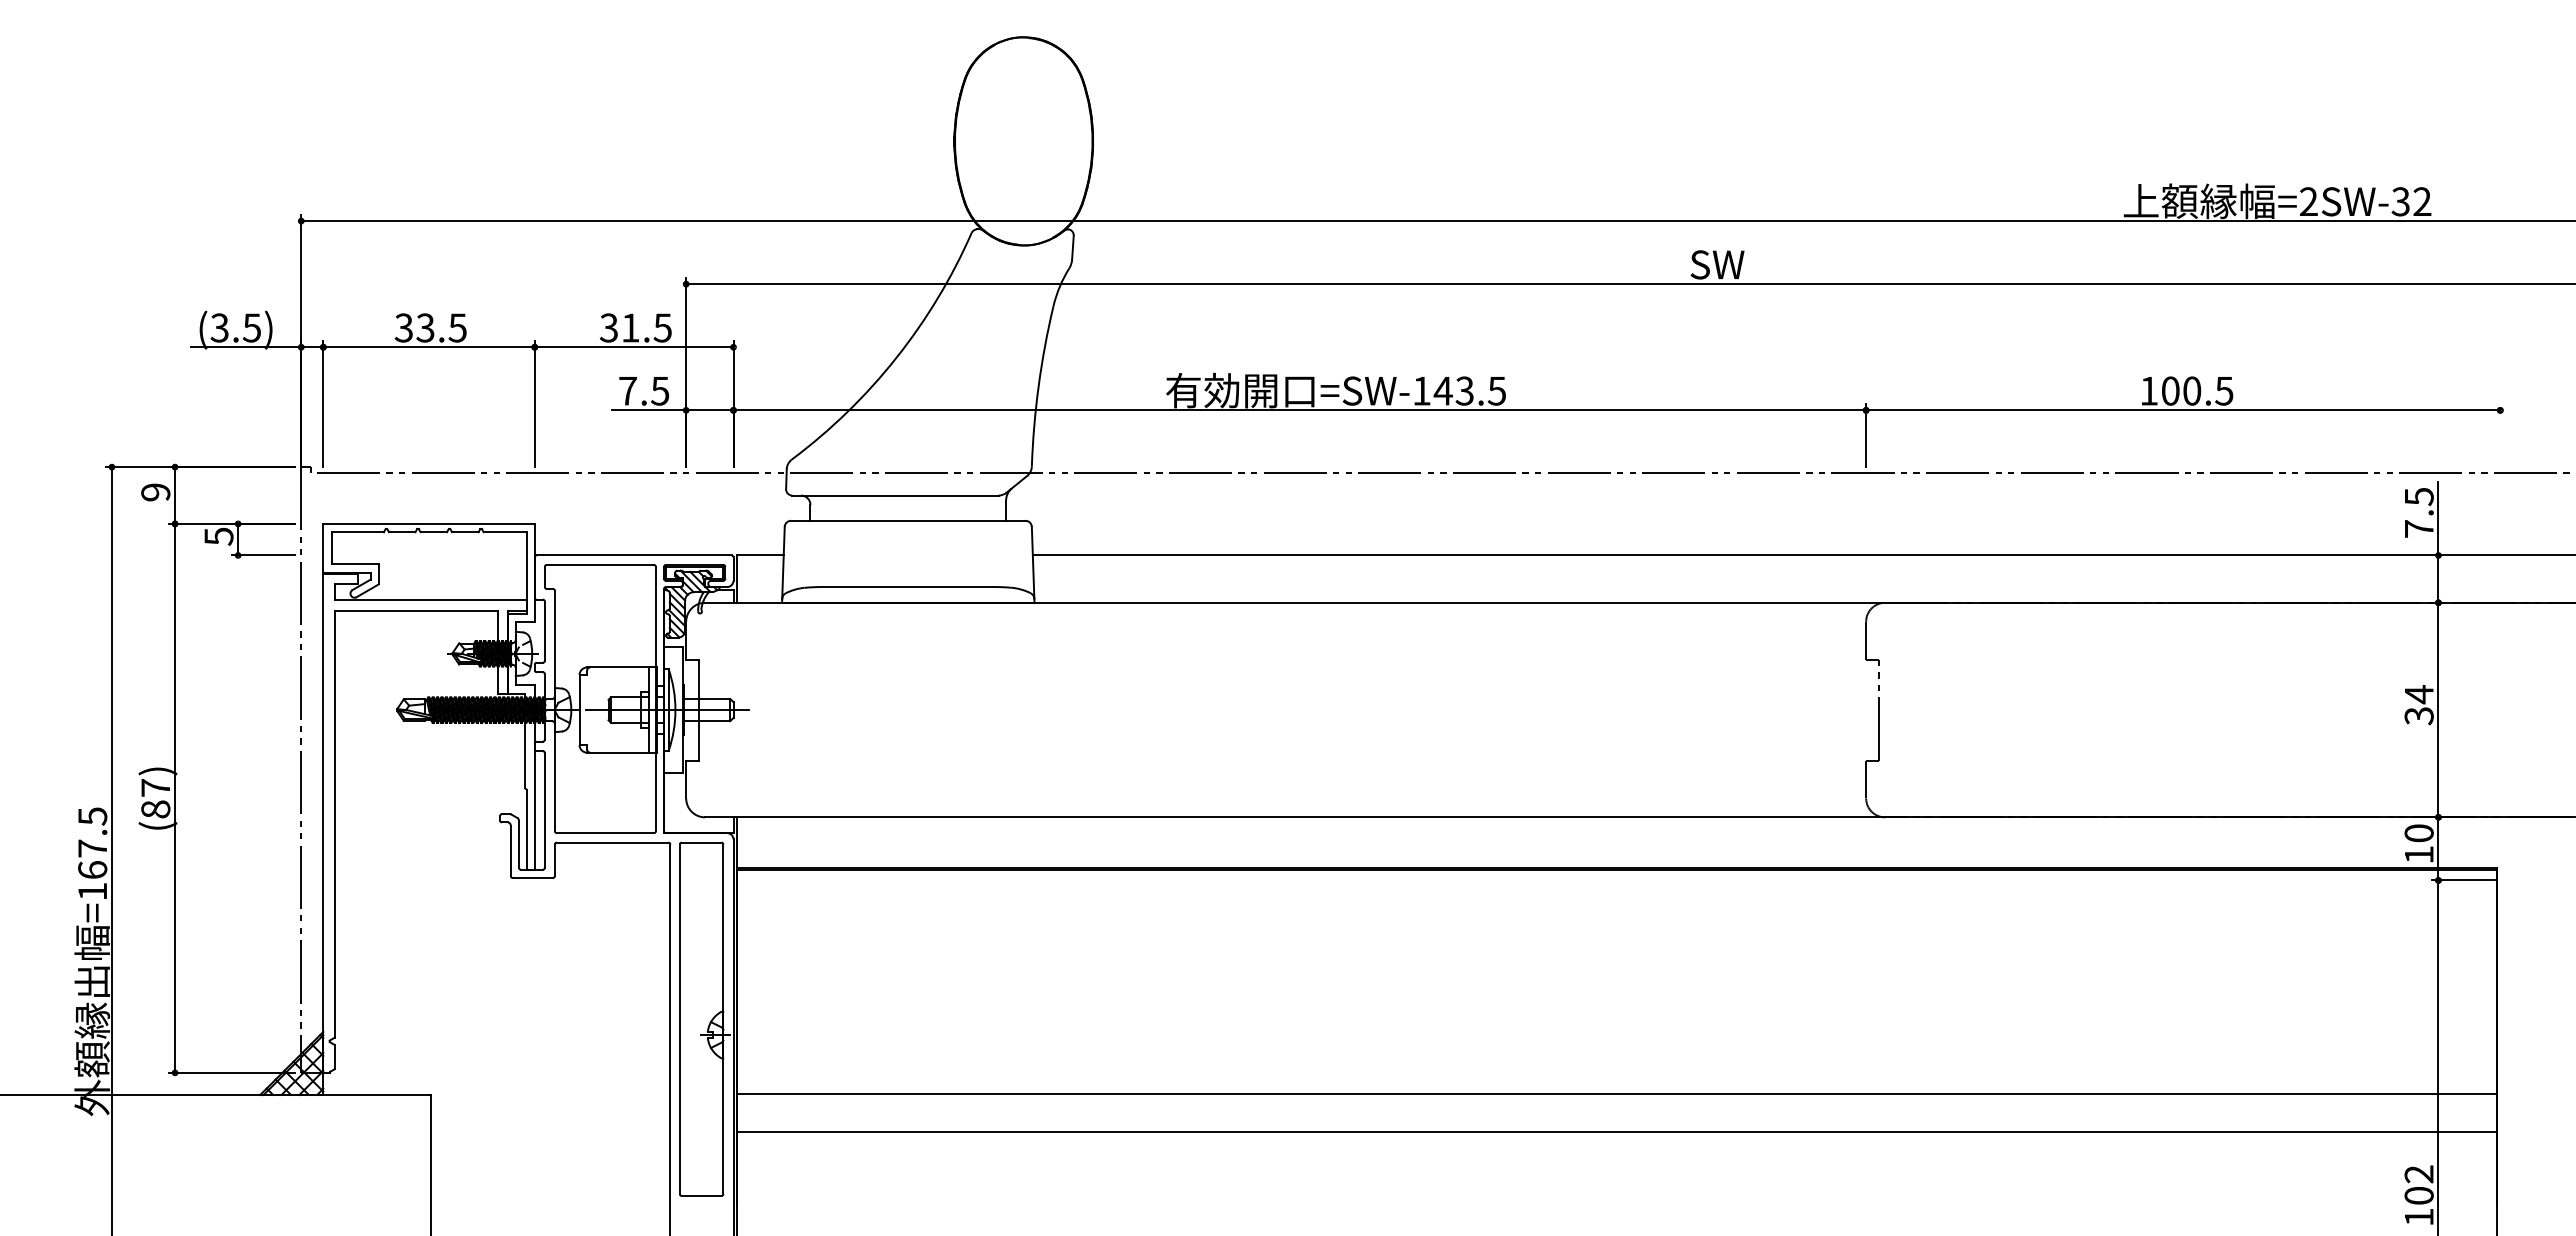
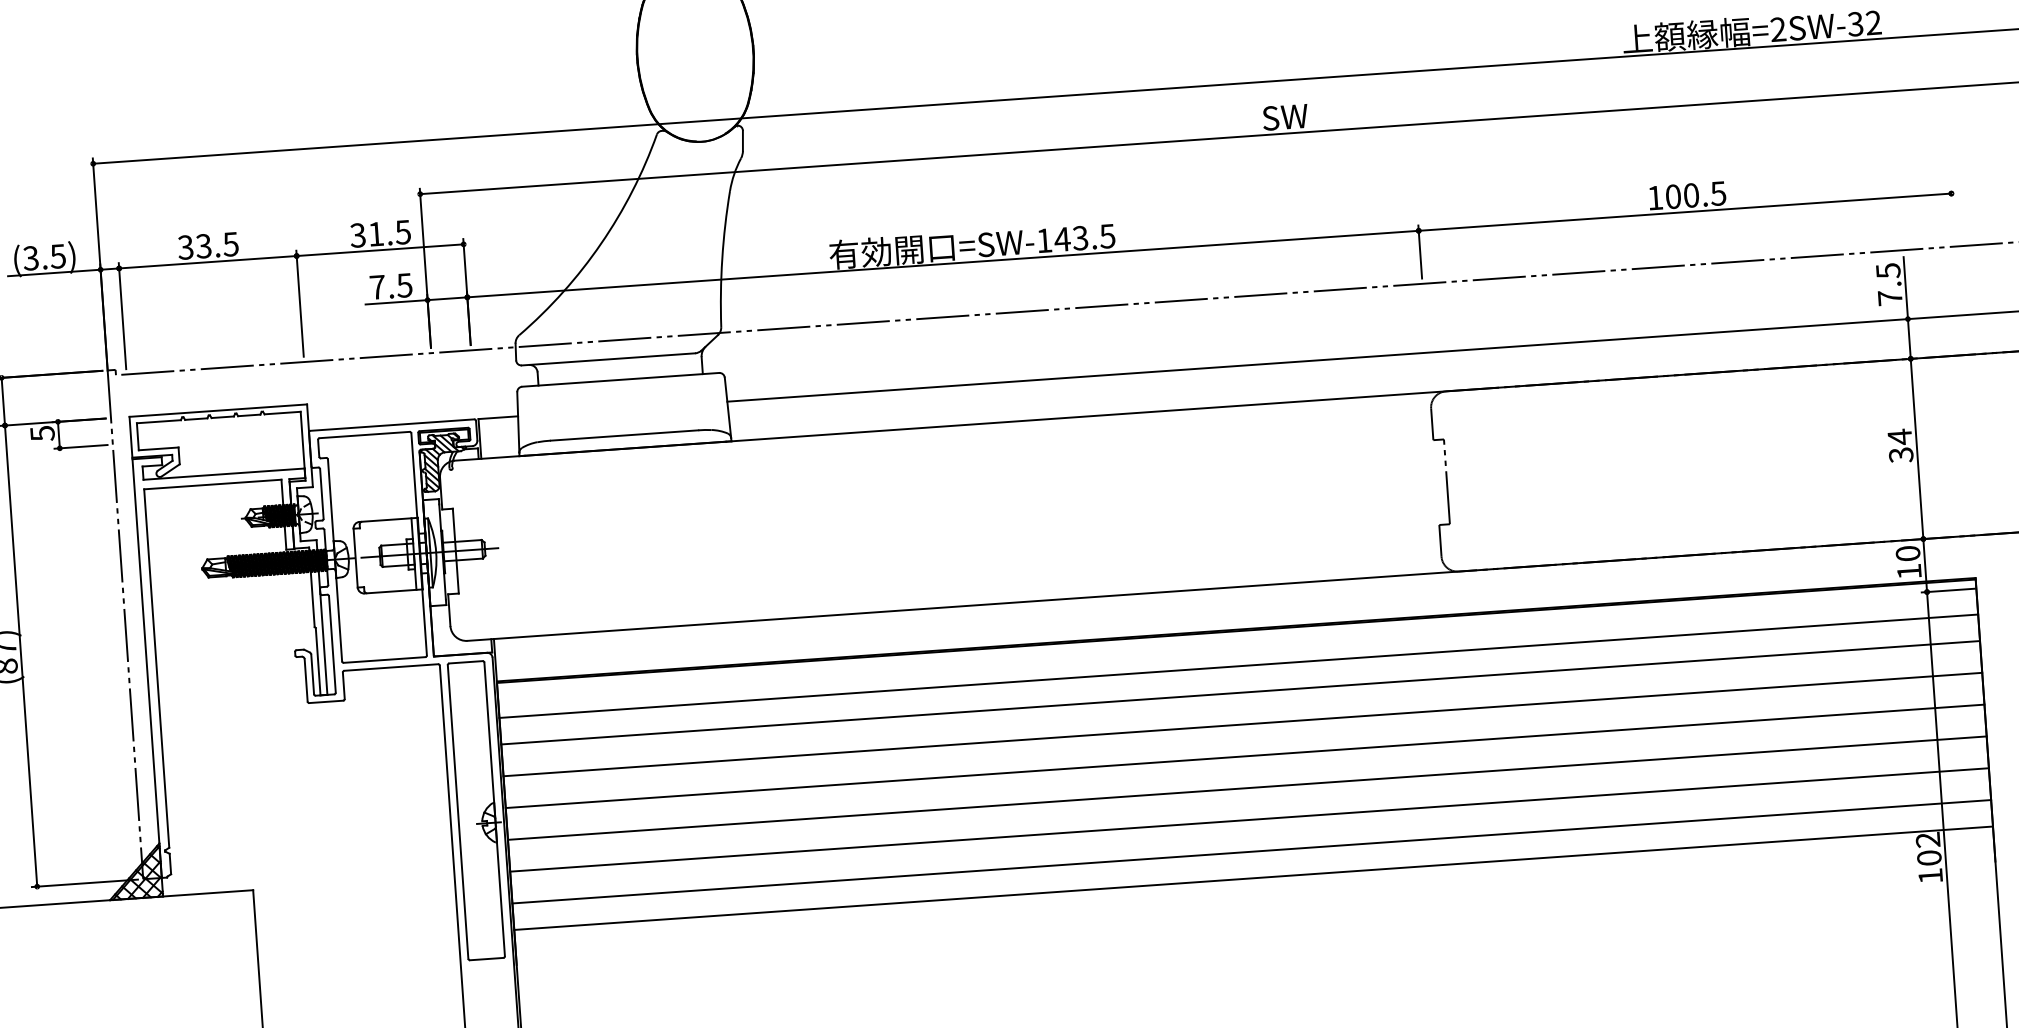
line: (1616, 911) -> (1238, 666), added
line: (1616, 942) -> (1240, 692), added
line: (1616, 980) -> (1242, 724), added
line: (1616, 1018) -> (1244, 756), added
line: (1616, 1056) -> (1246, 788), added
line: (1616, 1163) -> (1253, 878), added

